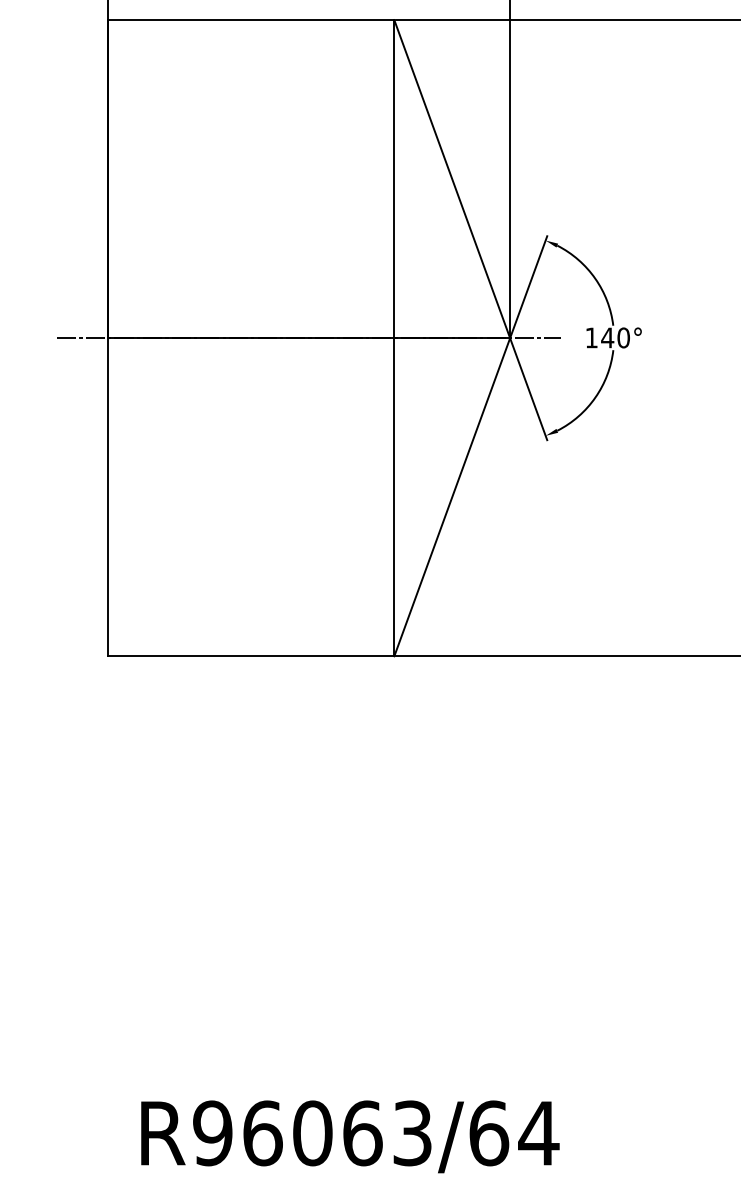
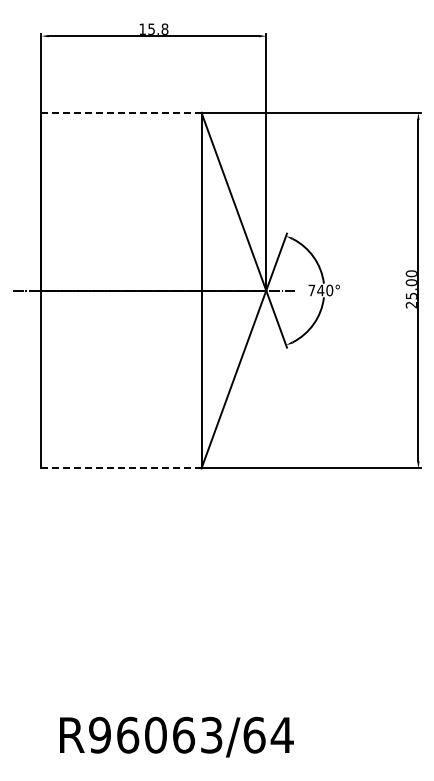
line: (251, 19) -> (121, 112), solid -> dashed
text: (591, 337) -> (311, 290), 140° -> 740°
line: (251, 656) -> (121, 468), solid -> dashed

